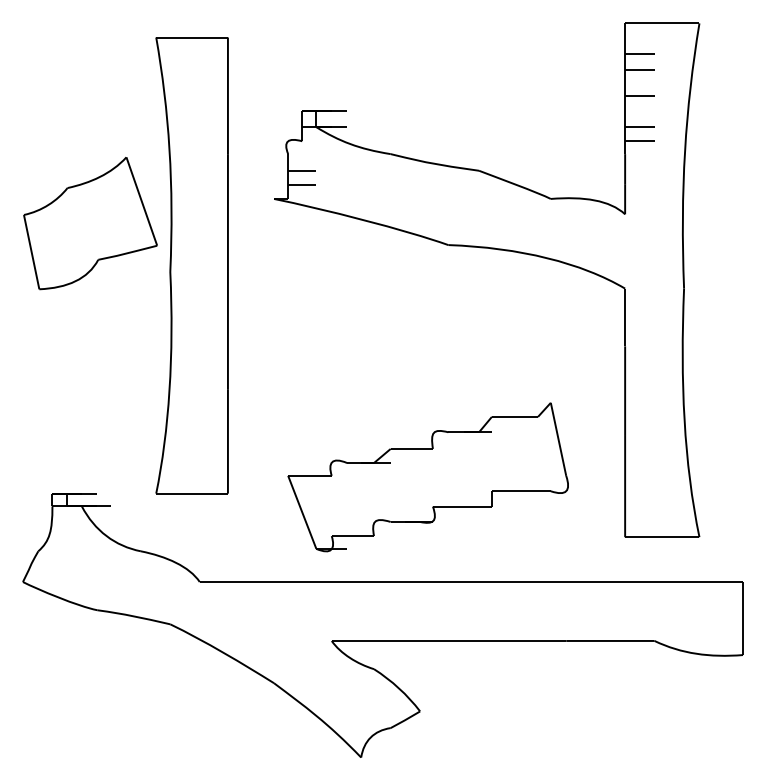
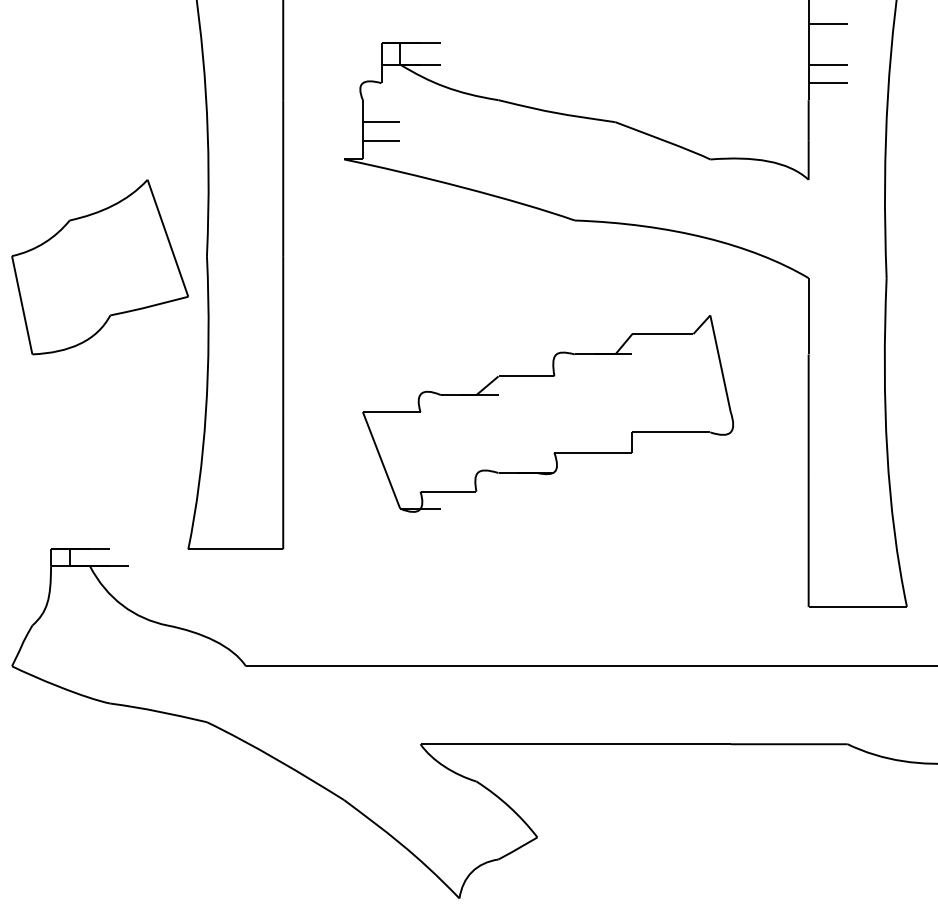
part: (90, 223) -> (100, 267), moved
part: (427, 477) -> (547, 414), moved

